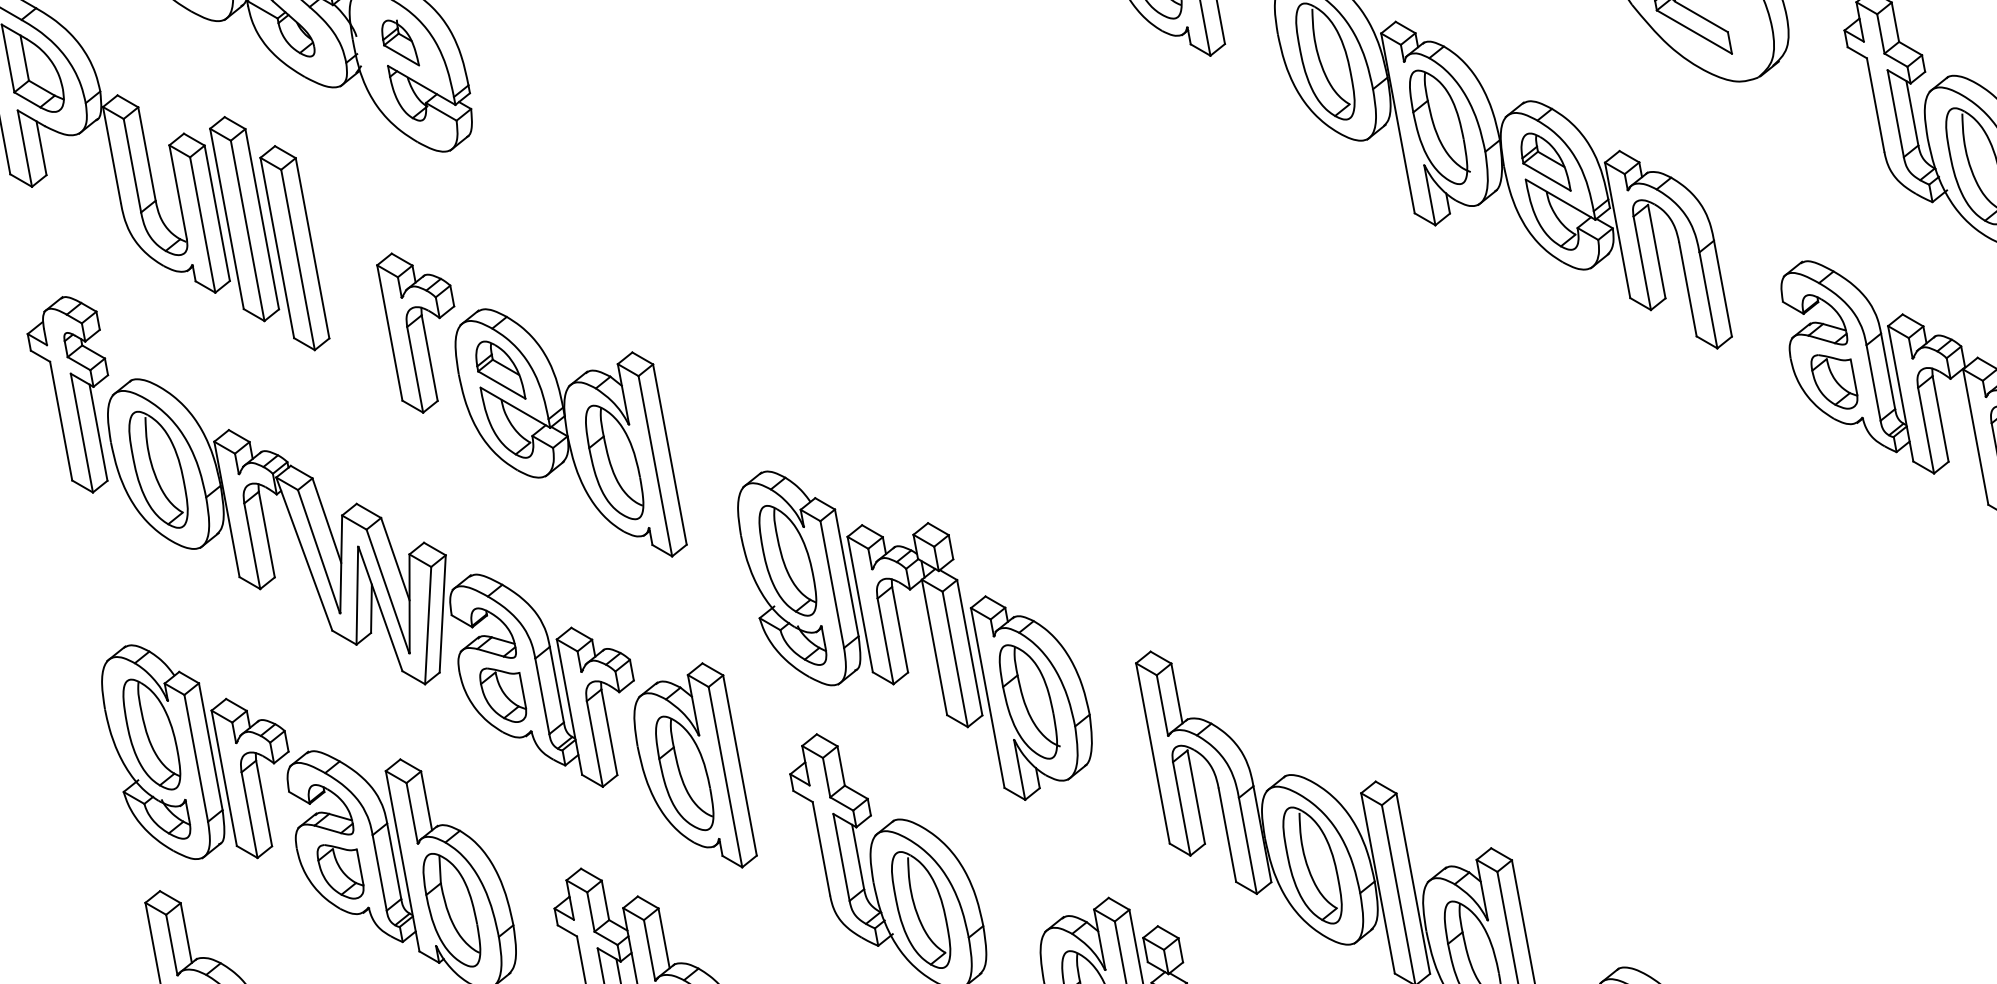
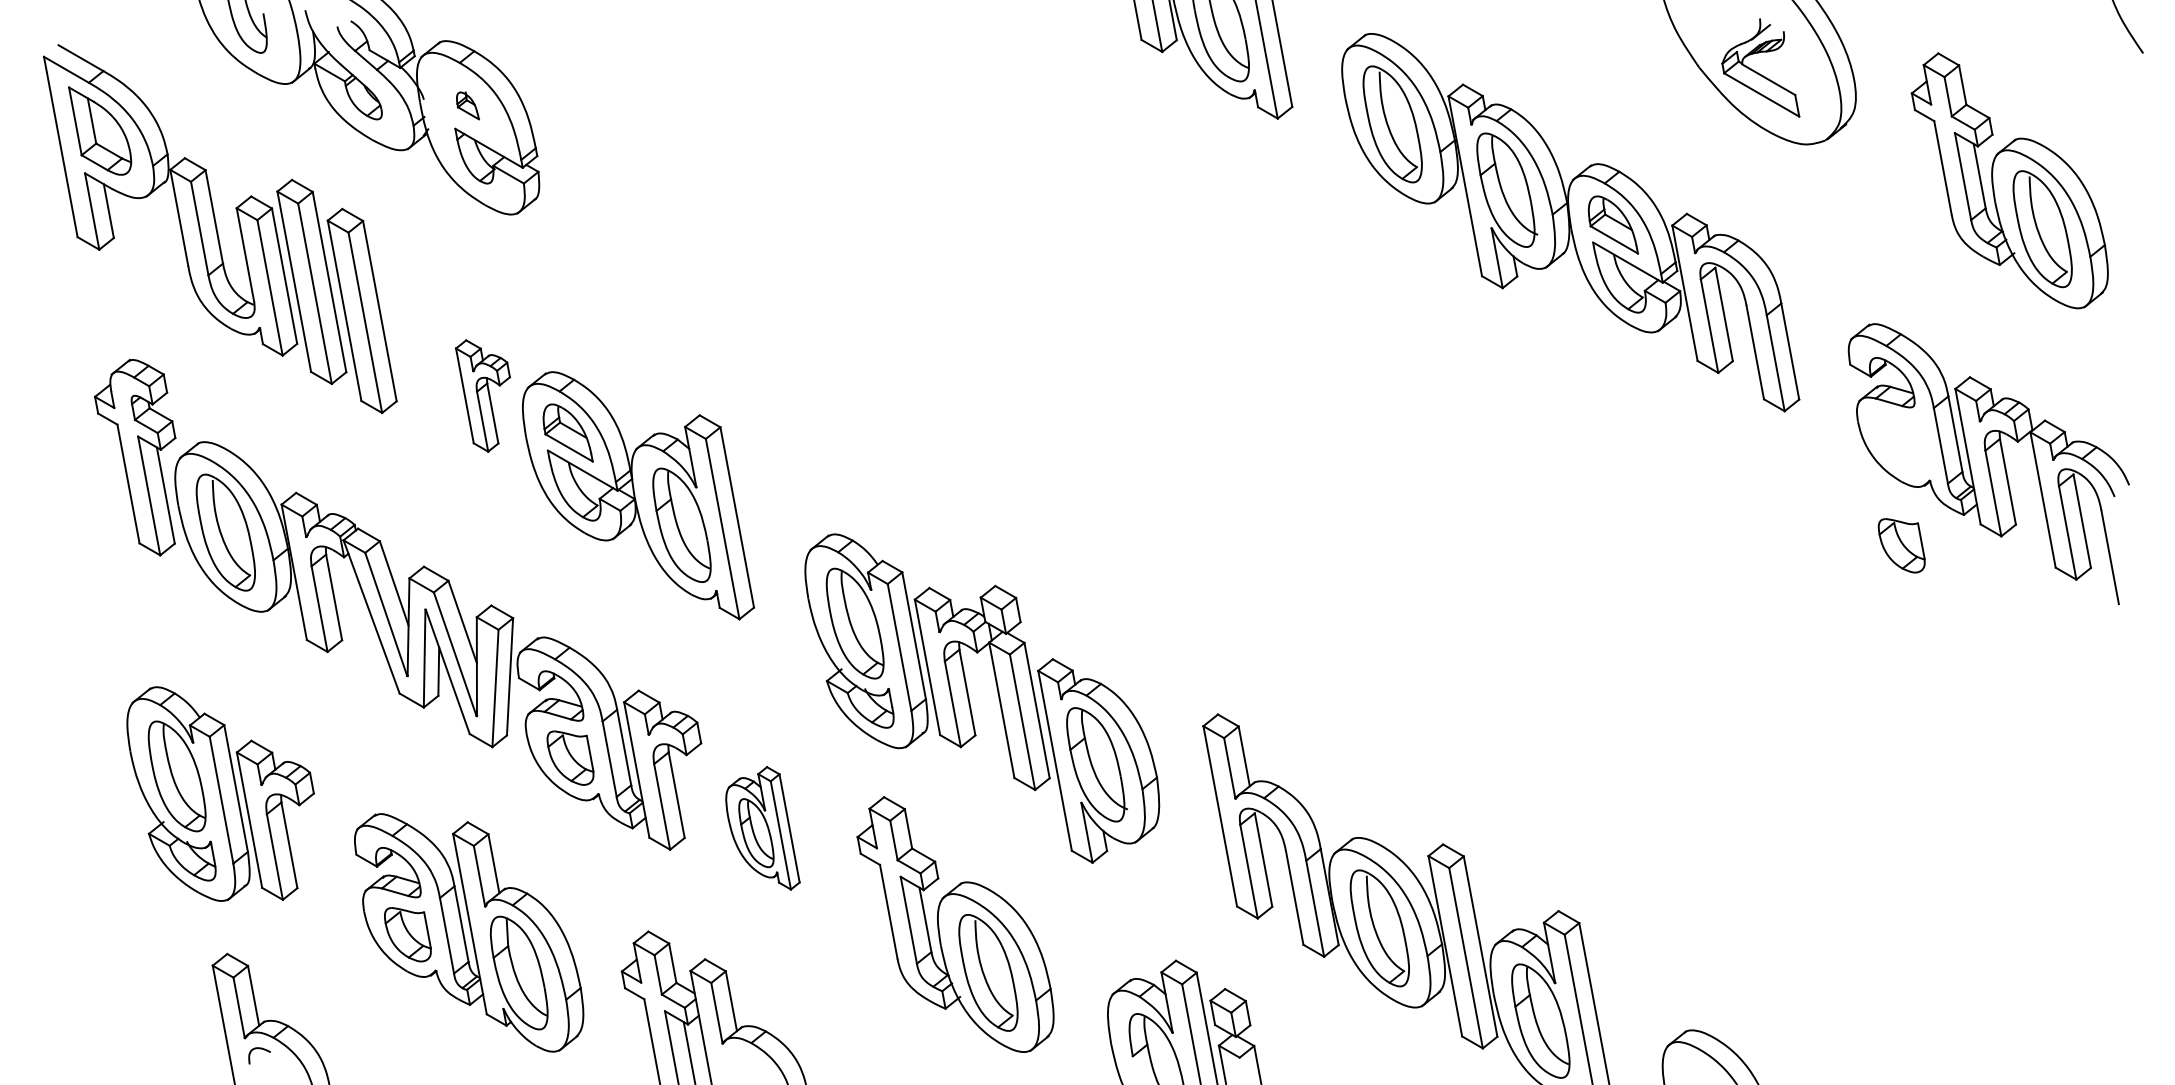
part: (400, 42) -> (467, 105), size x0.6
part: (415, 332) -> (482, 395), size x0.7
part: (1834, 381) -> (1901, 545), moved
part: (195, 751) -> (220, 793), moved
part: (695, 765) -> (762, 828), size x0.6

